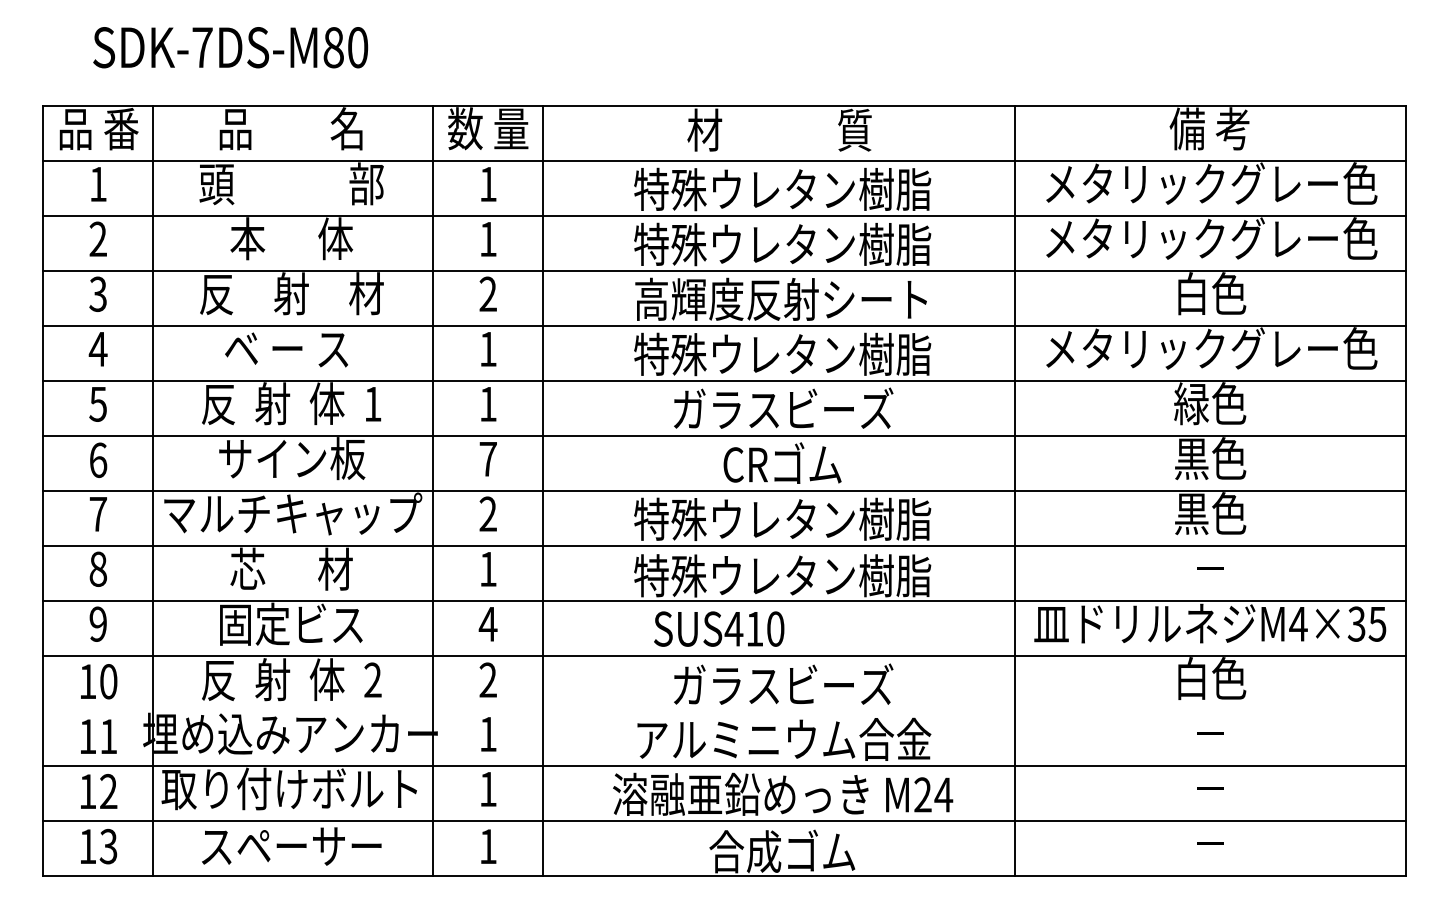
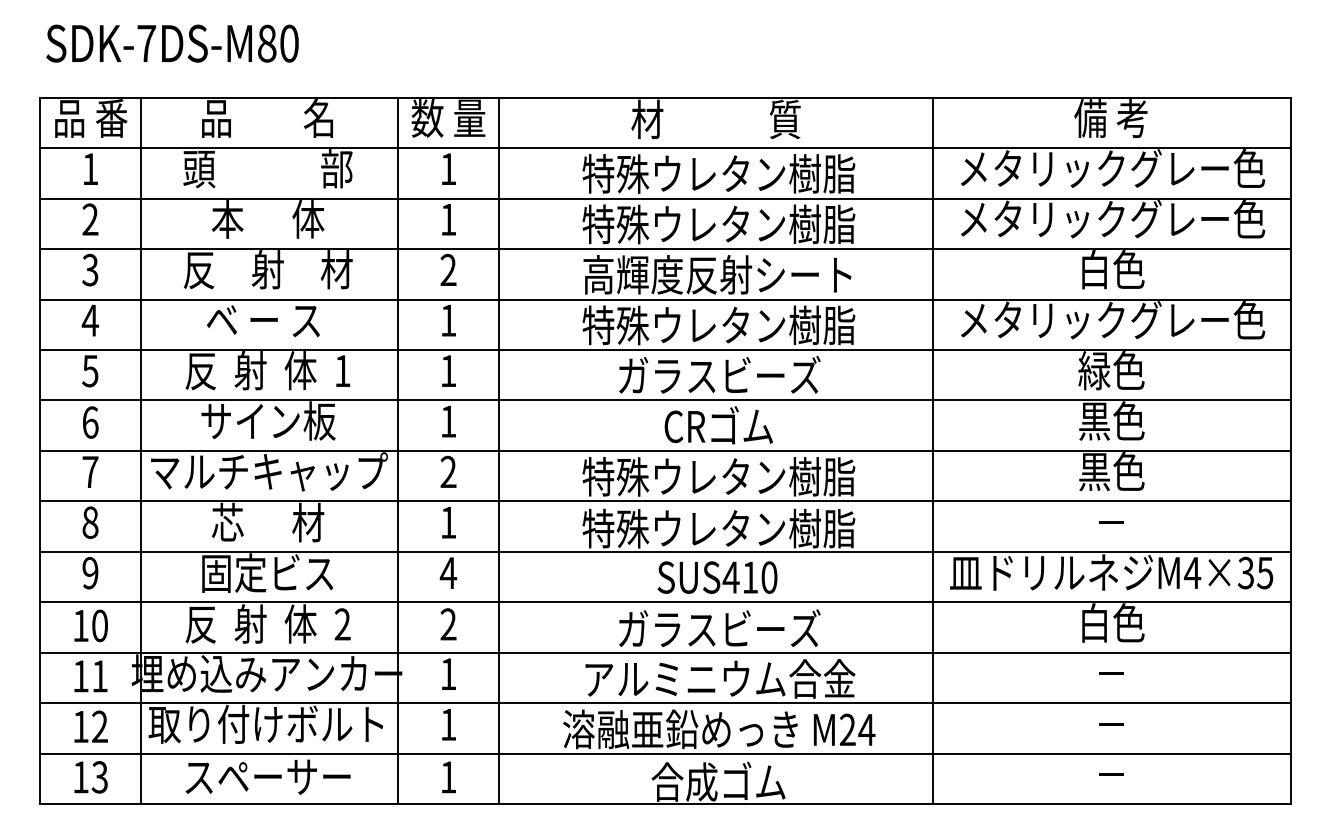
text: (230, 47) -> (172, 43), moved
text: (487, 459) -> (447, 421), 7 -> 1
text: (719, 628) -> (717, 577), moved
line: (724, 711) -> (665, 653), added

